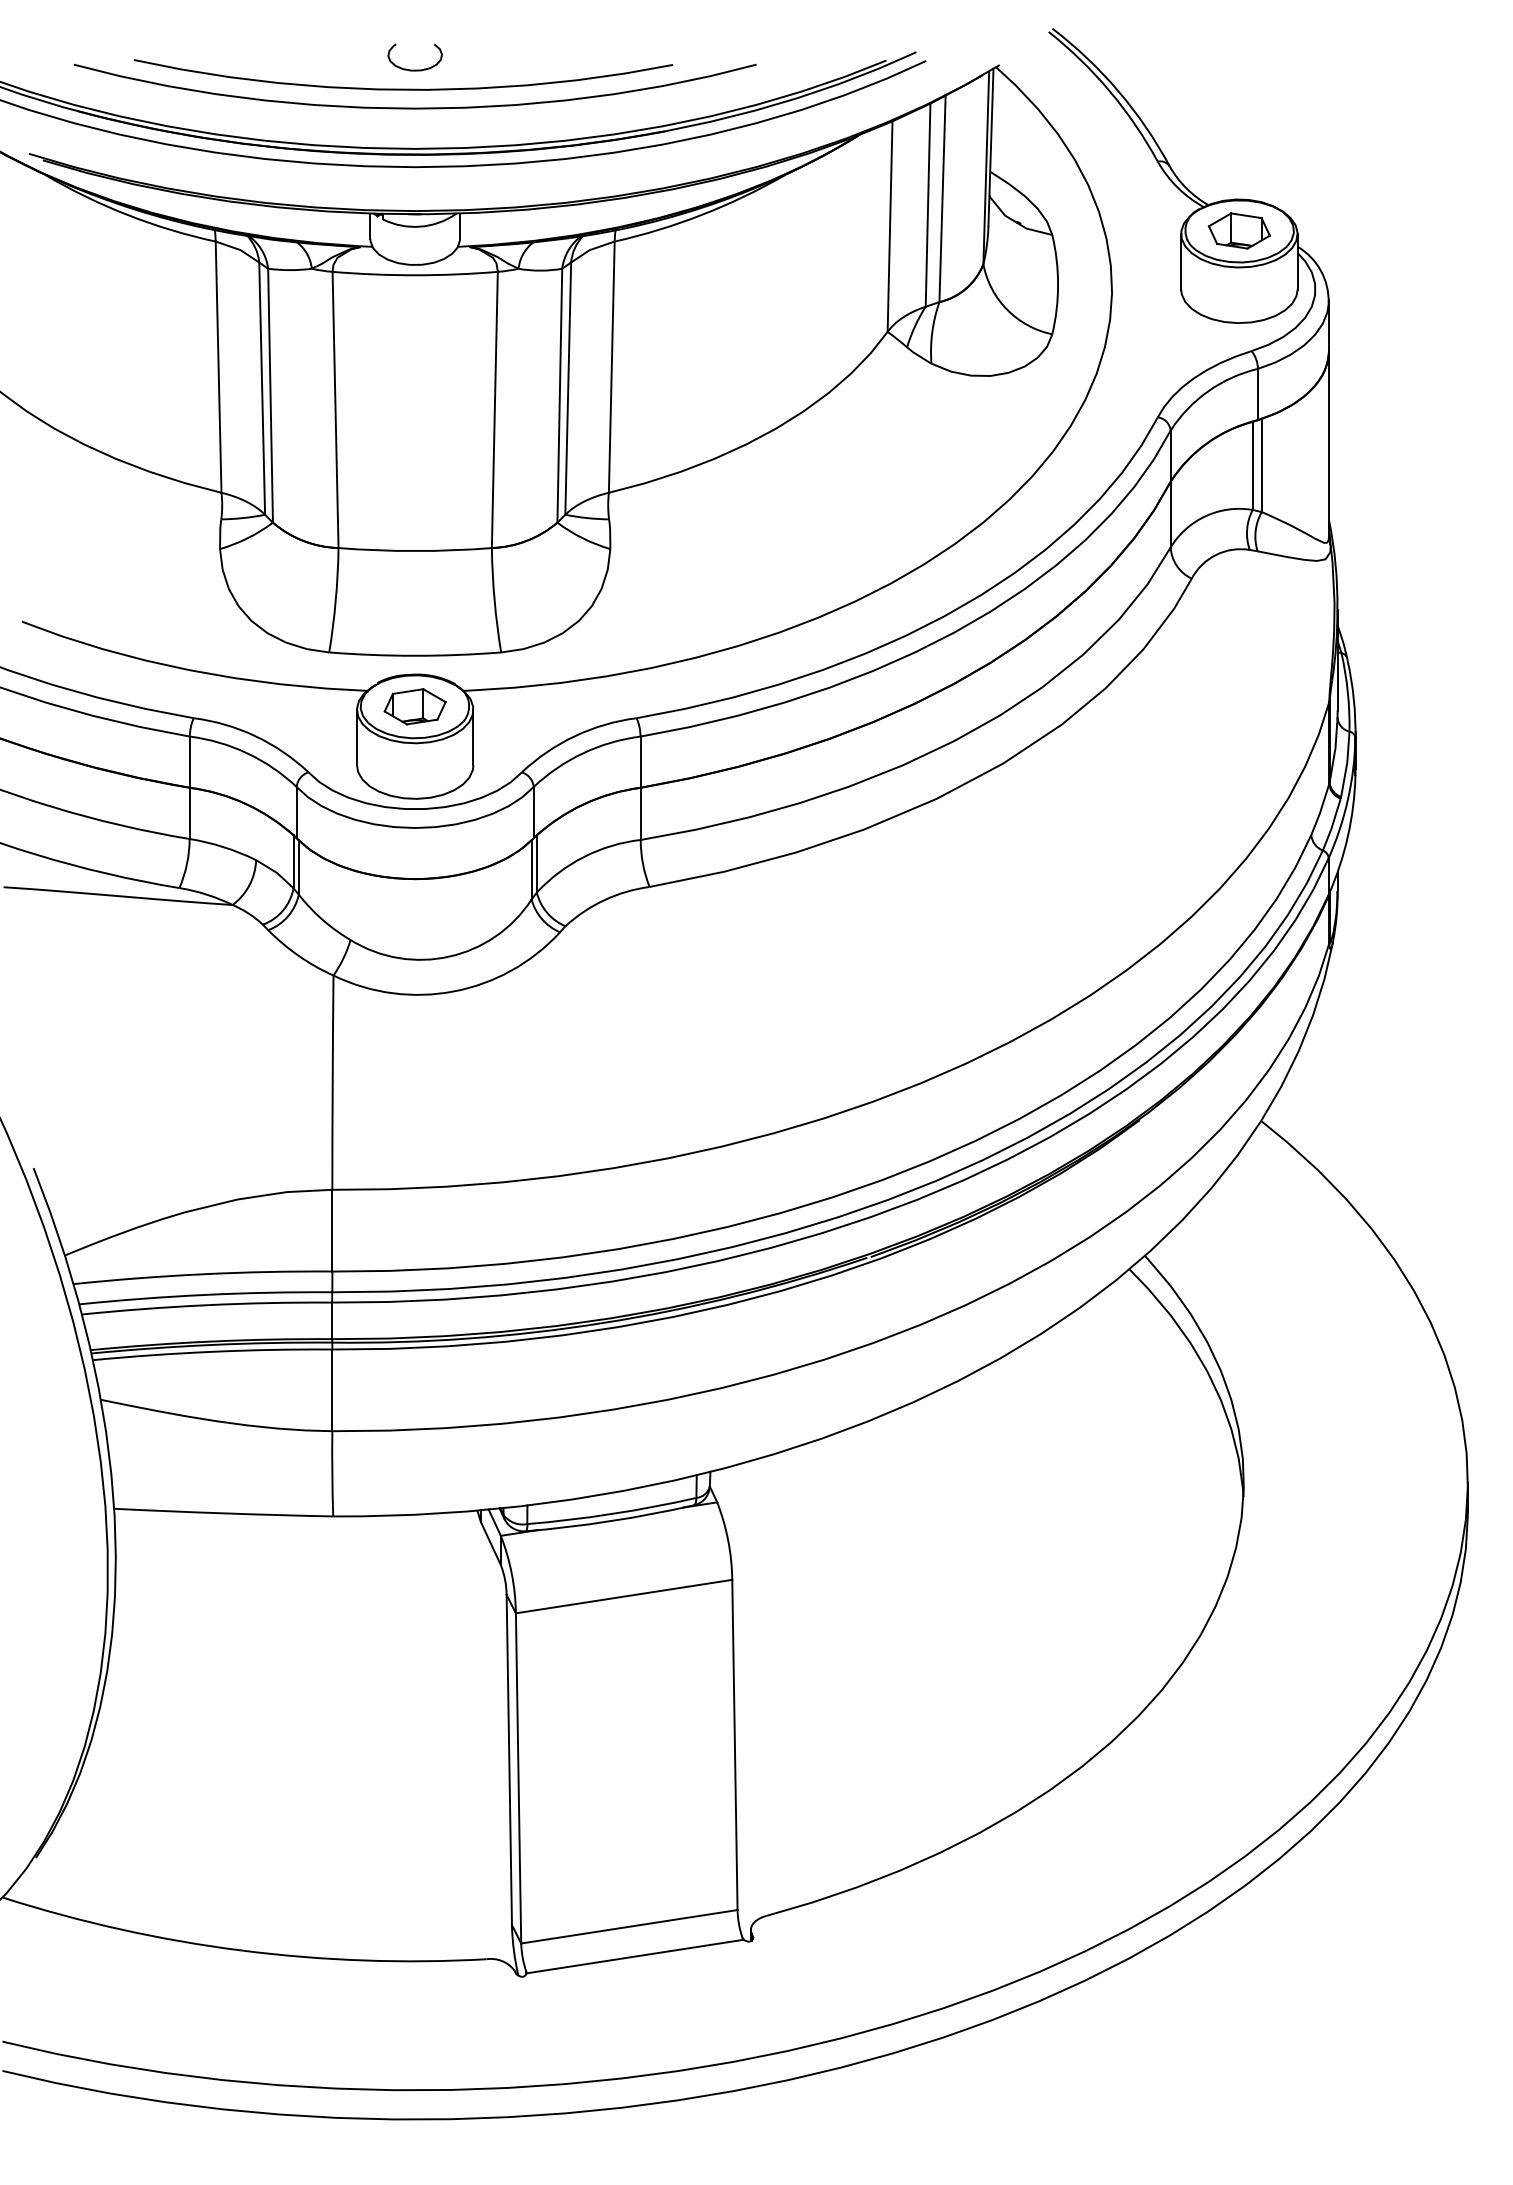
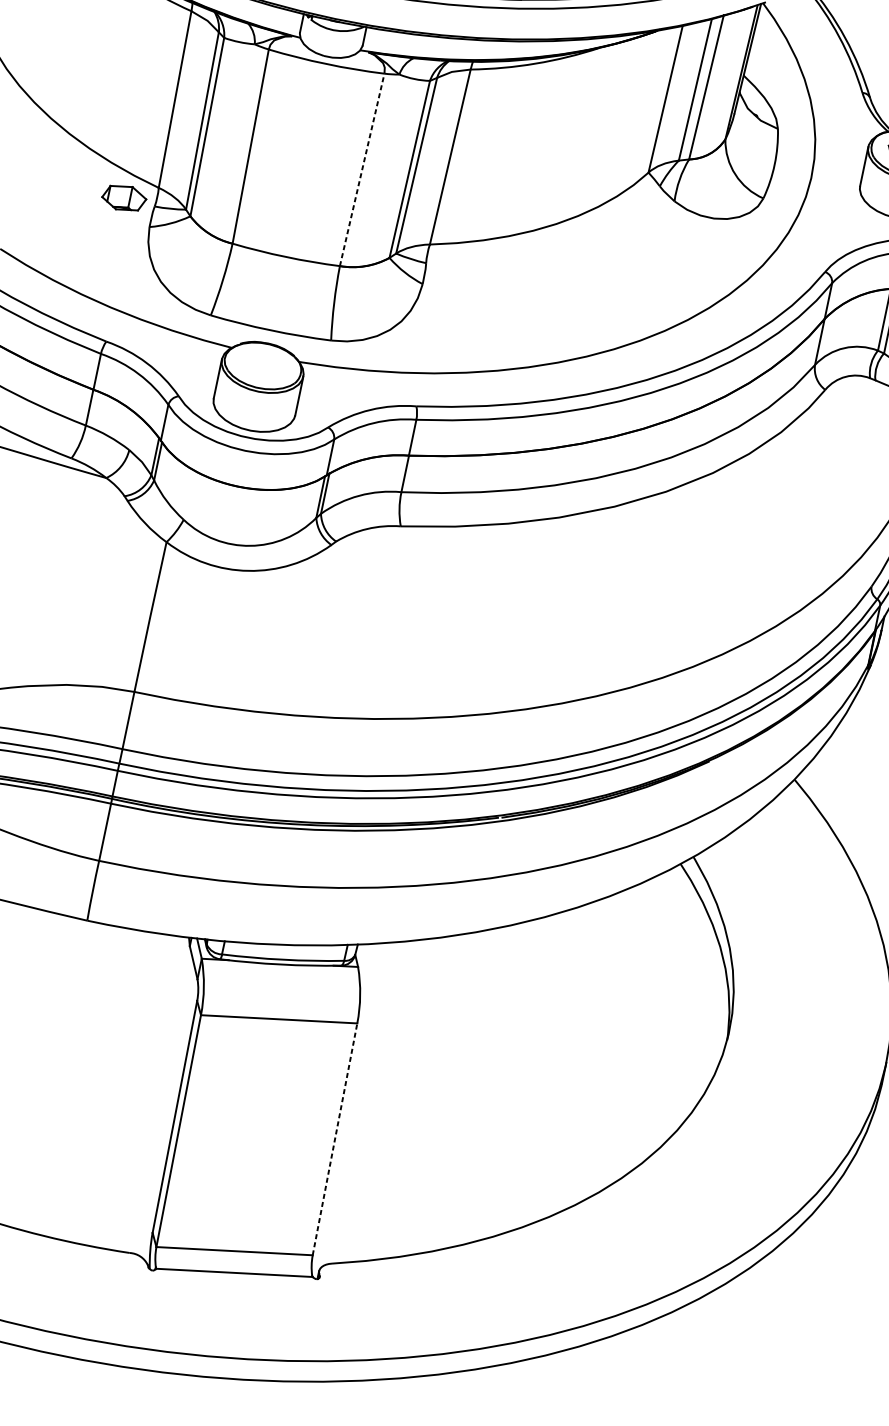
line: (494, 409) -> (362, 169), solid -> dashed
part: (414, 706) -> (123, 197), moved
line: (734, 1744) -> (334, 1138), solid -> dashed

